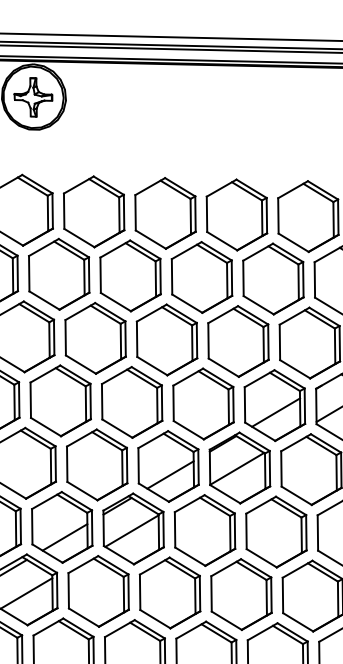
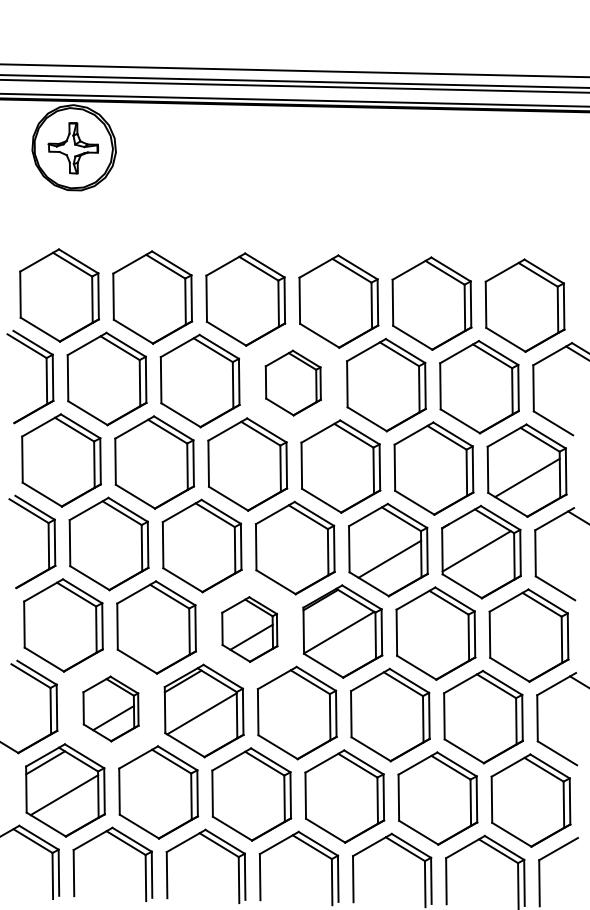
part: (202, 277) -> (293, 382), size x0.7
part: (168, 466) -> (249, 629), size x0.7
part: (61, 527) -> (110, 708), size x0.7

